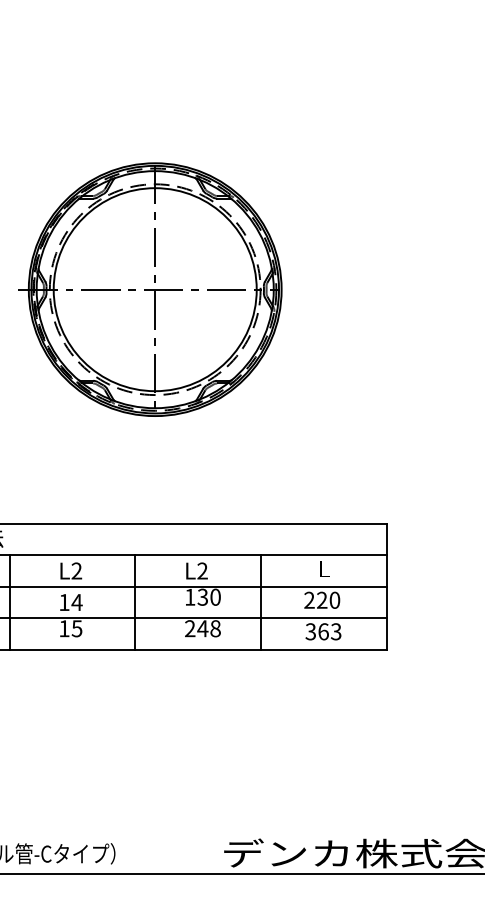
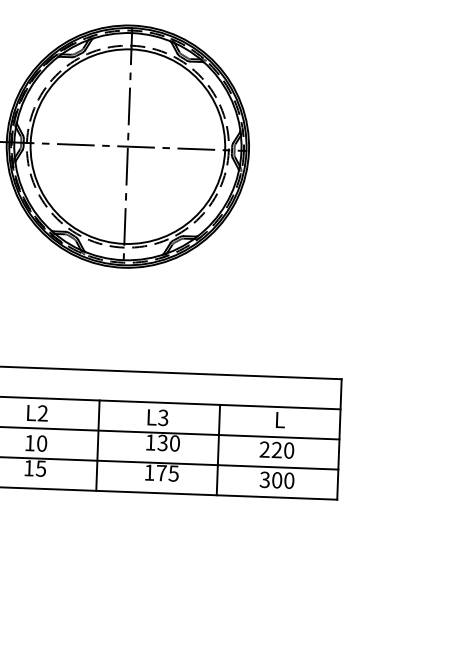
text: (202, 571) -> (163, 418), L2 -> L3
text: (76, 602) -> (41, 443), 14 -> 10
text: (202, 628) -> (161, 472), 248 -> 175
text: (329, 631) -> (282, 480), 363 -> 300

